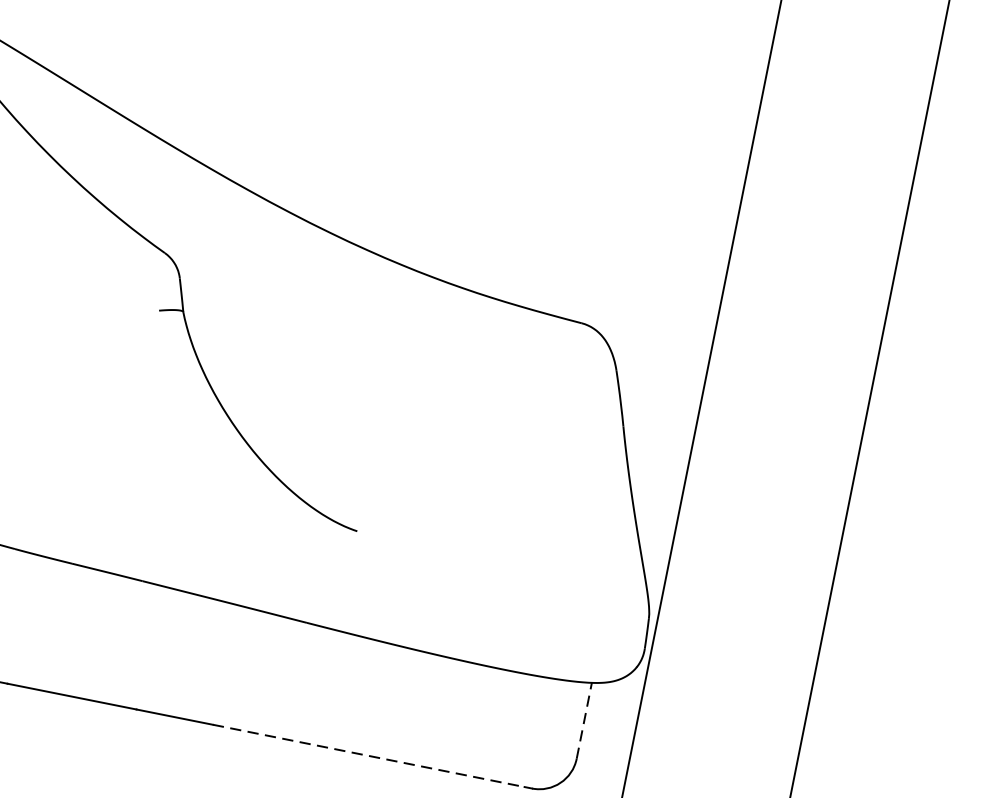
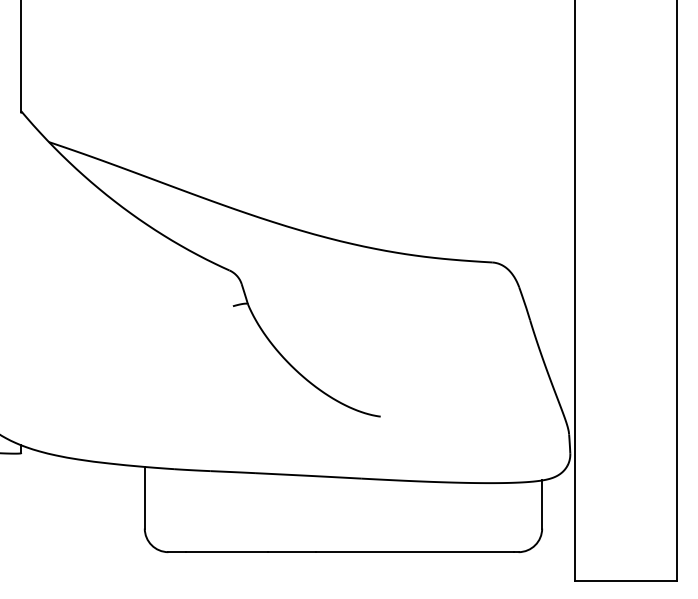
line: (584, 720) -> (542, 504), dashed -> solid
line: (369, 756) -> (415, 552), dashed -> solid

